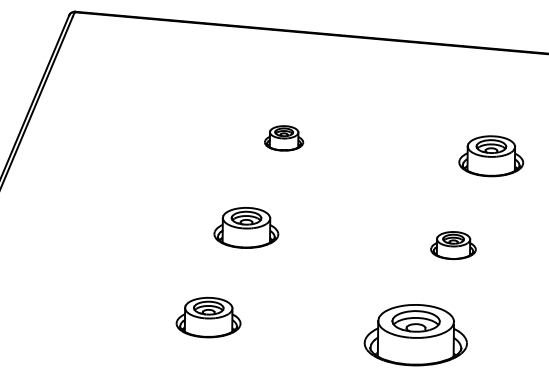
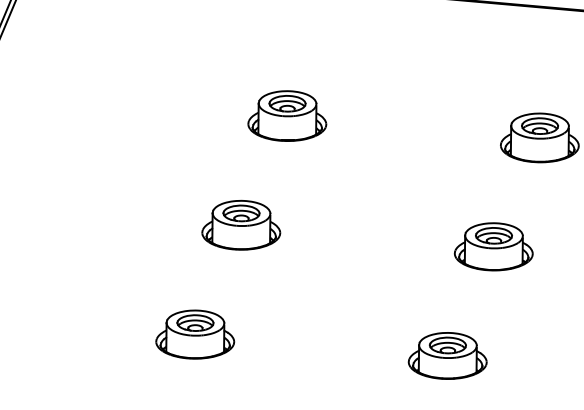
part: (283, 138) -> (286, 116), size x1.67
part: (453, 245) -> (493, 246), size x1.43
part: (415, 334) -> (447, 355), size x0.62

